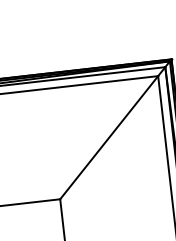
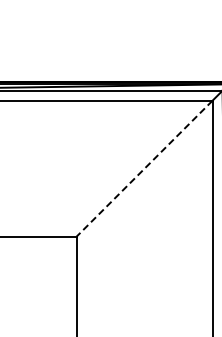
line: (109, 138) -> (144, 169), solid -> dashed

